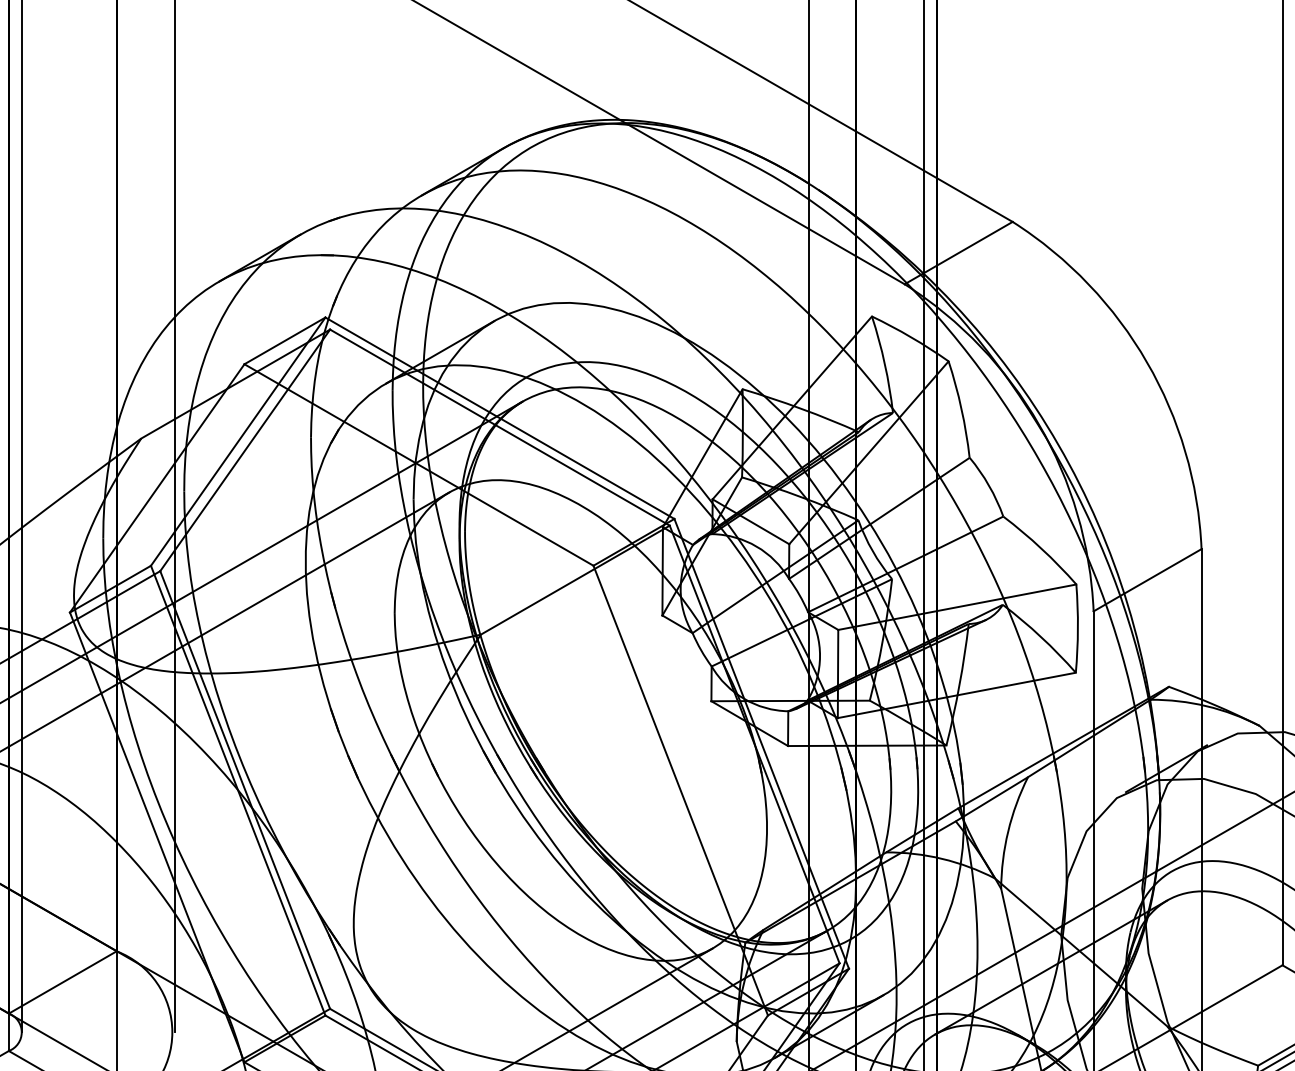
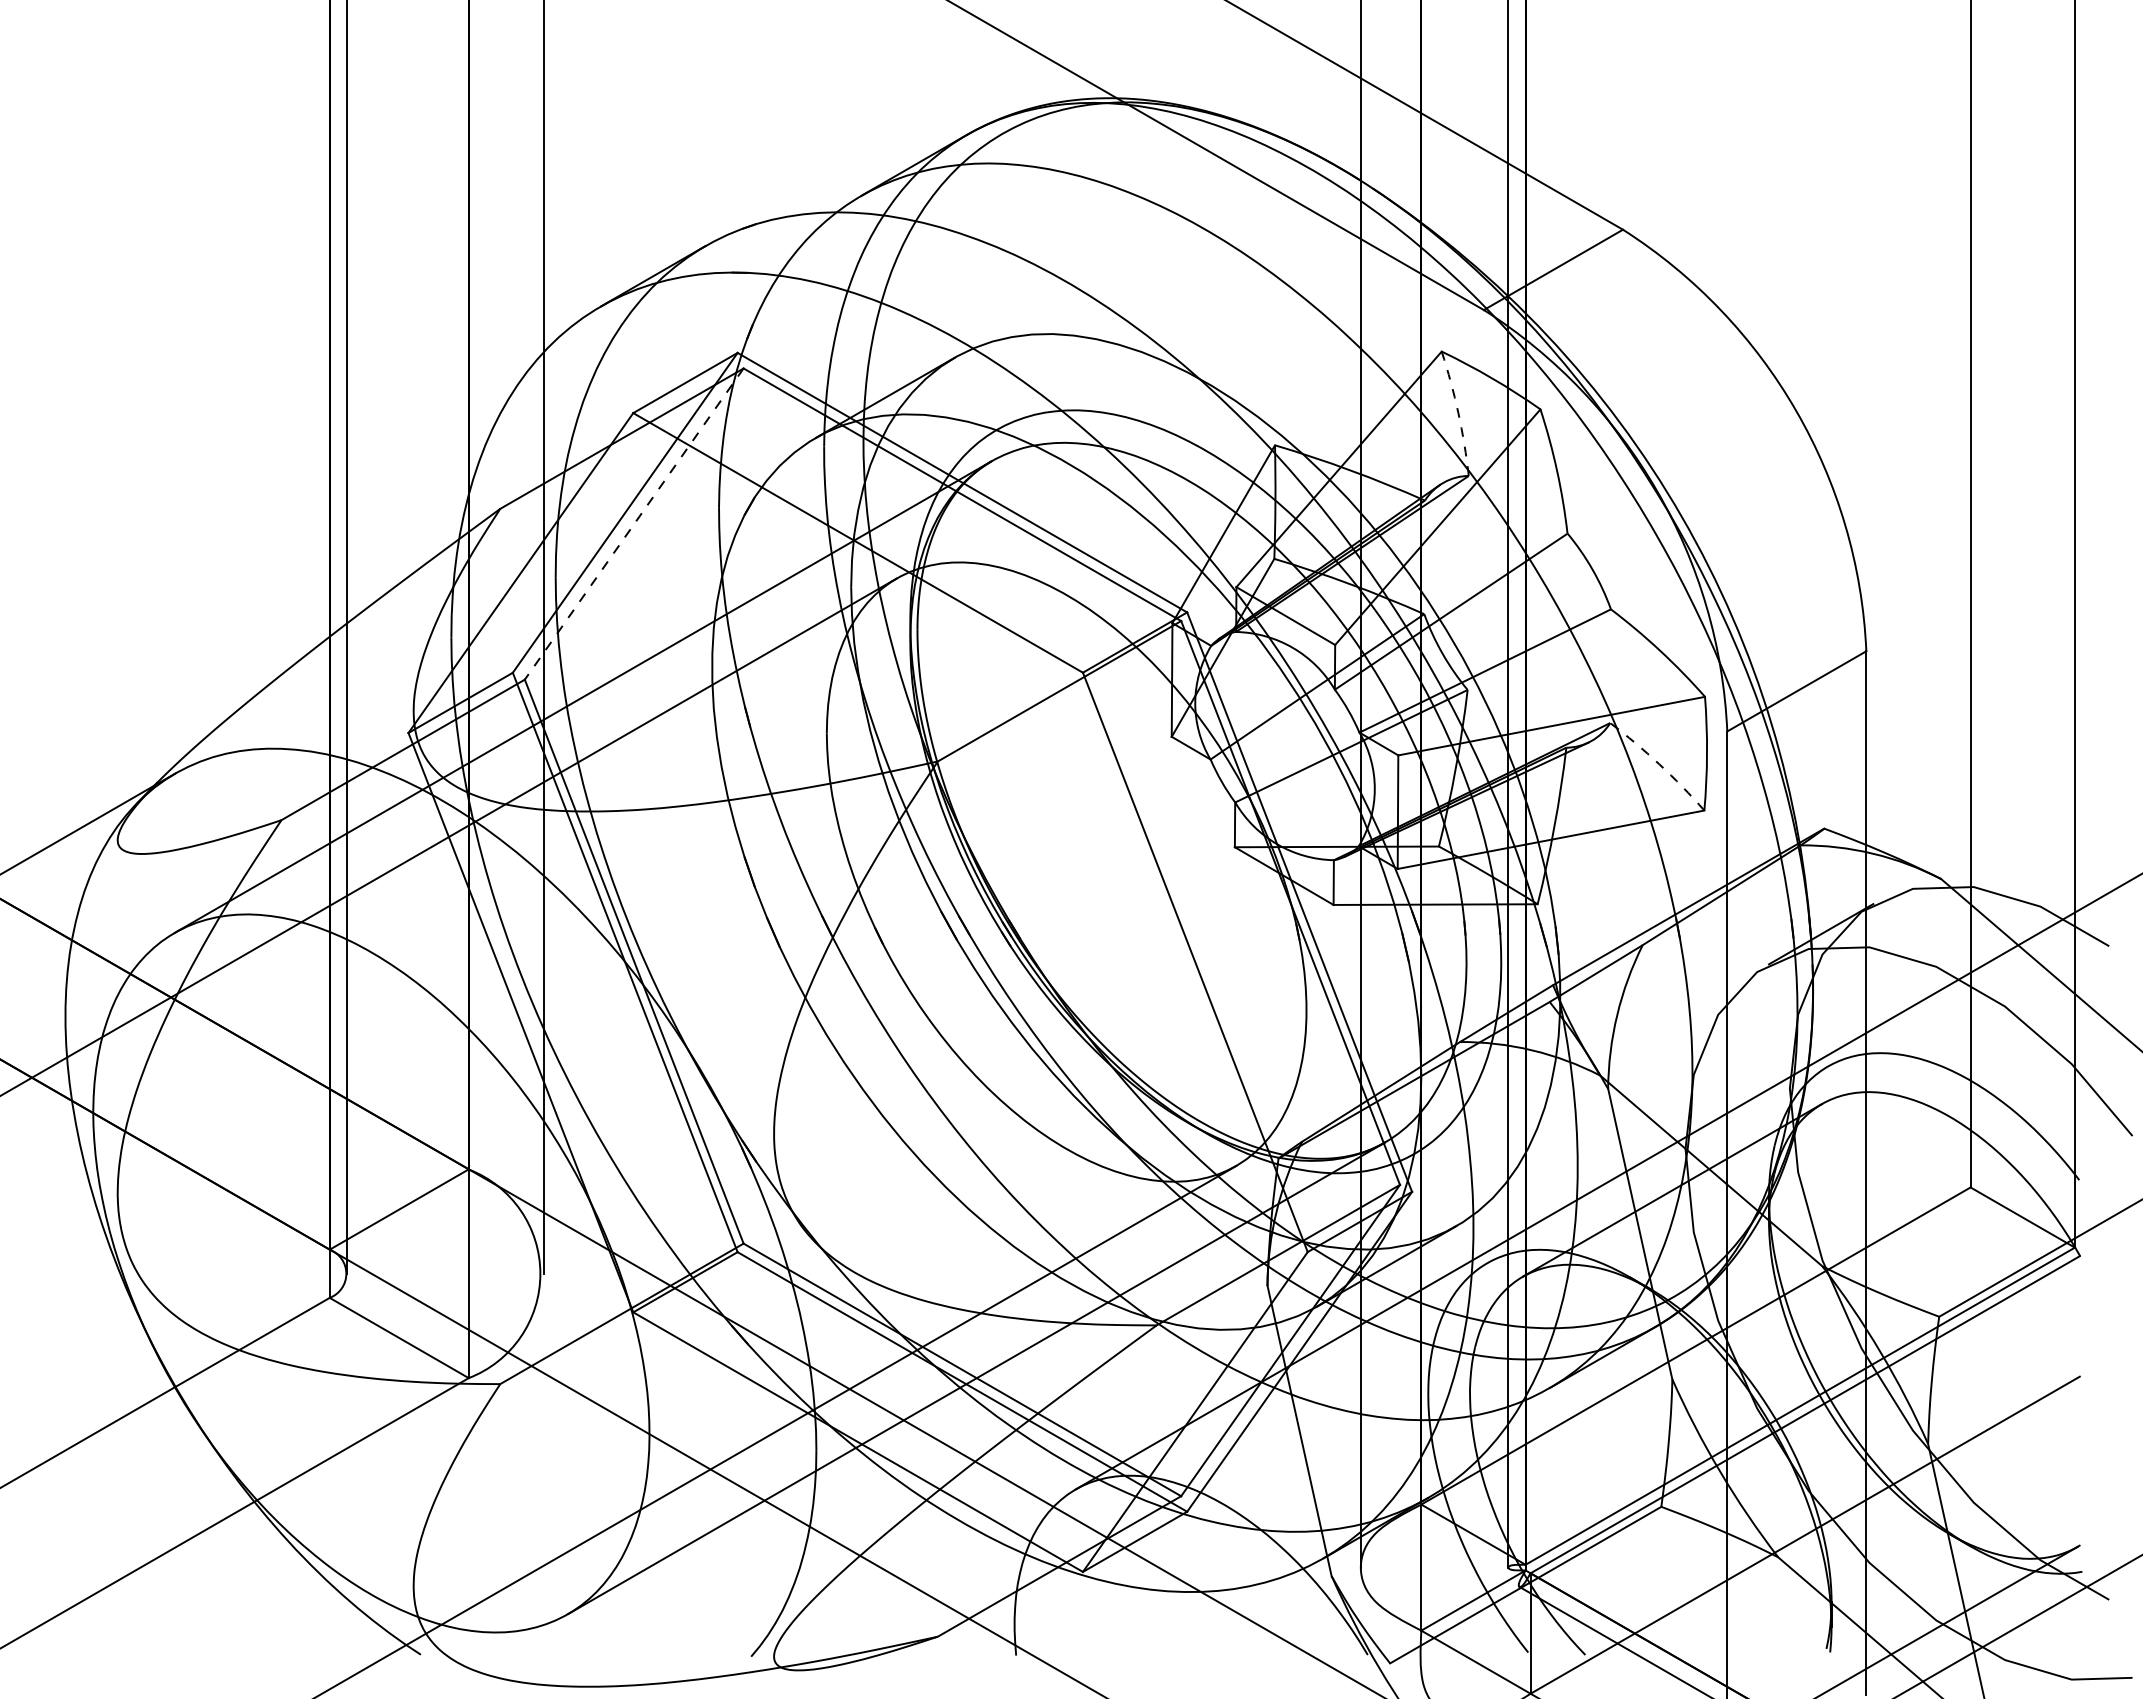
arc: (885, 364) -> (1458, 413), solid -> dashed
line: (244, 450) -> (633, 524), solid -> dashed
arc: (1041, 637) -> (1659, 764), solid -> dashed

